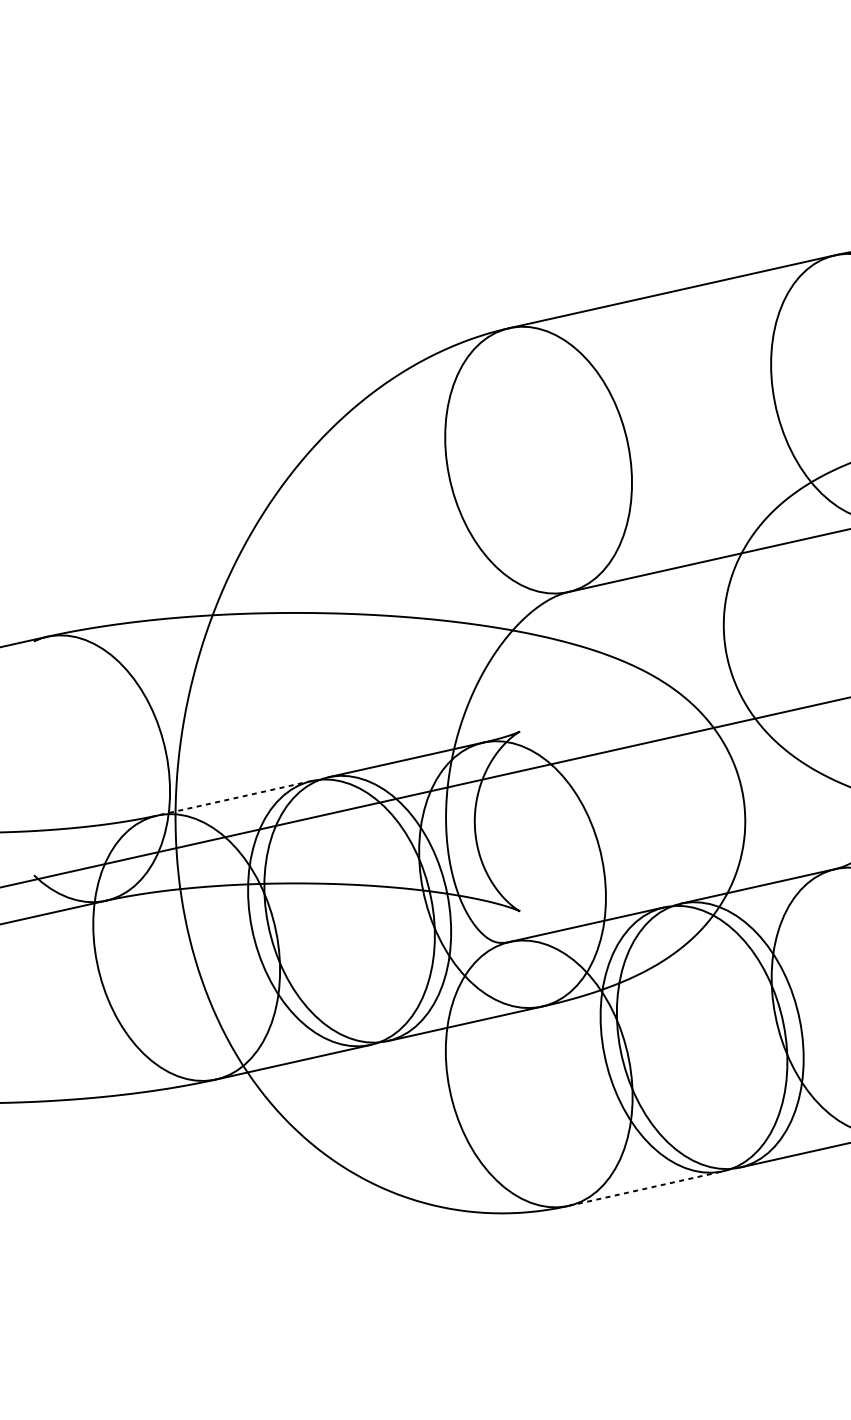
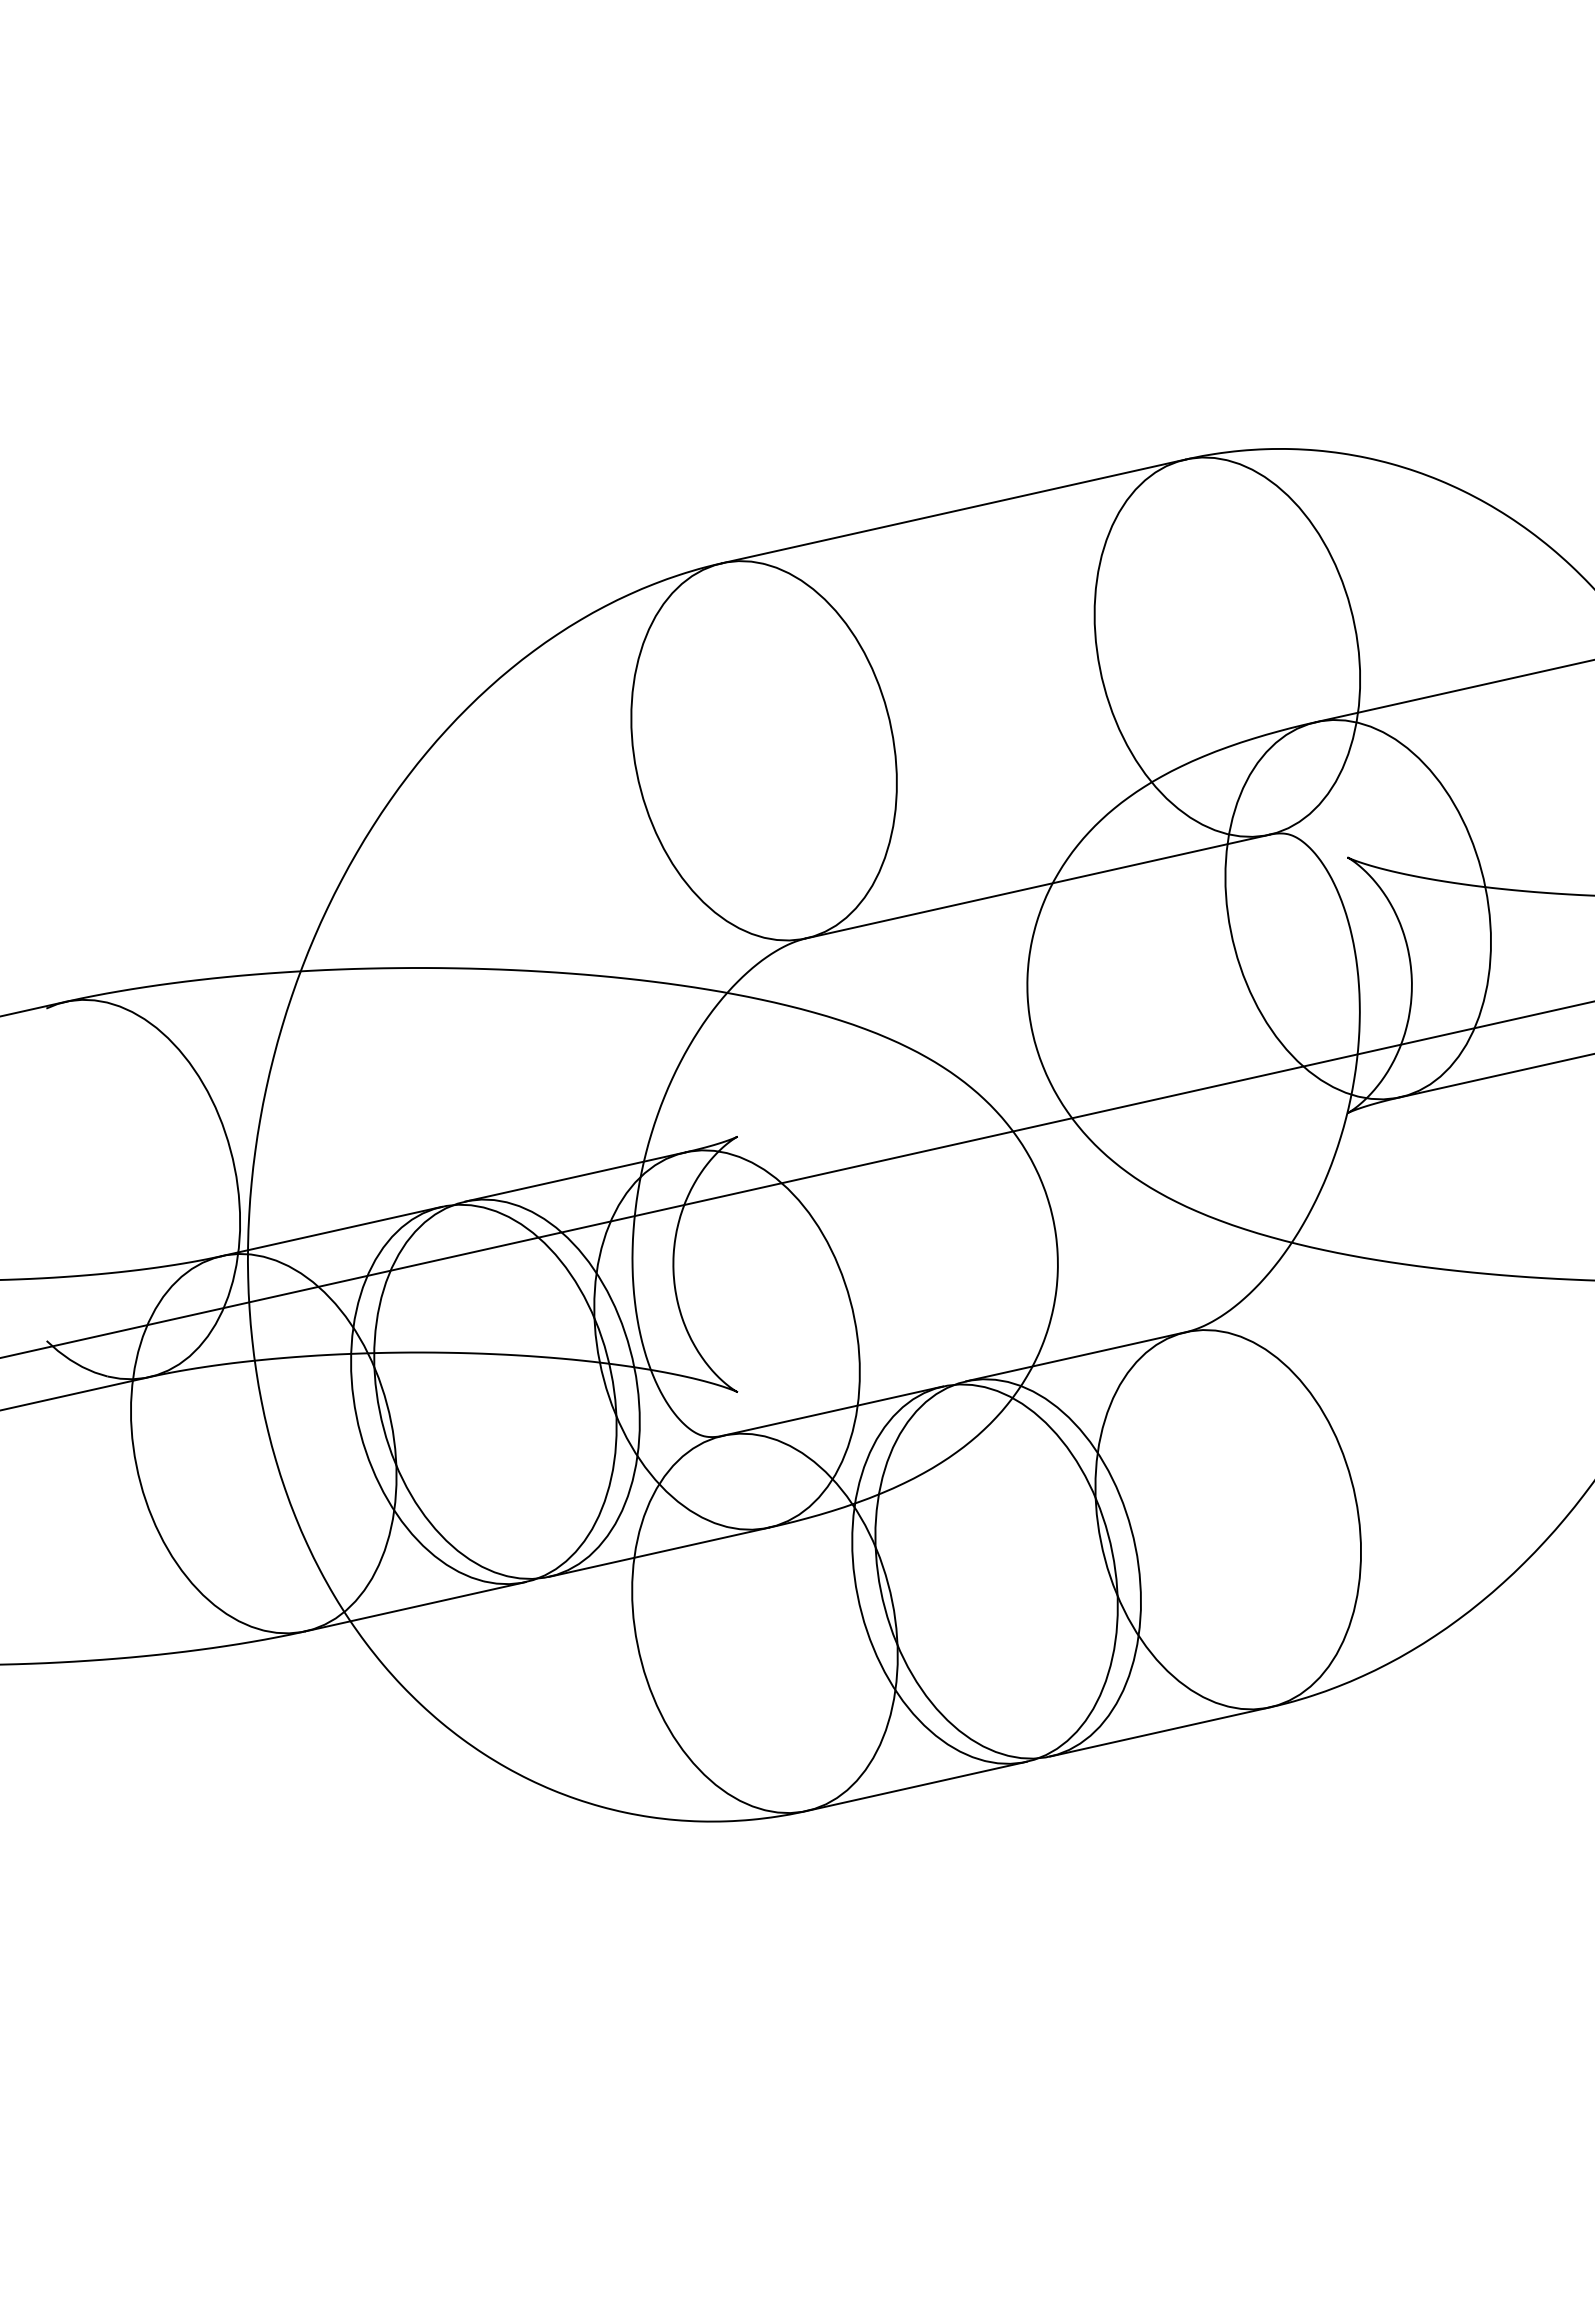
line: (234, 798) -> (331, 1231), dashed -> solid
line: (645, 1188) -> (916, 1786), dashed -> solid

